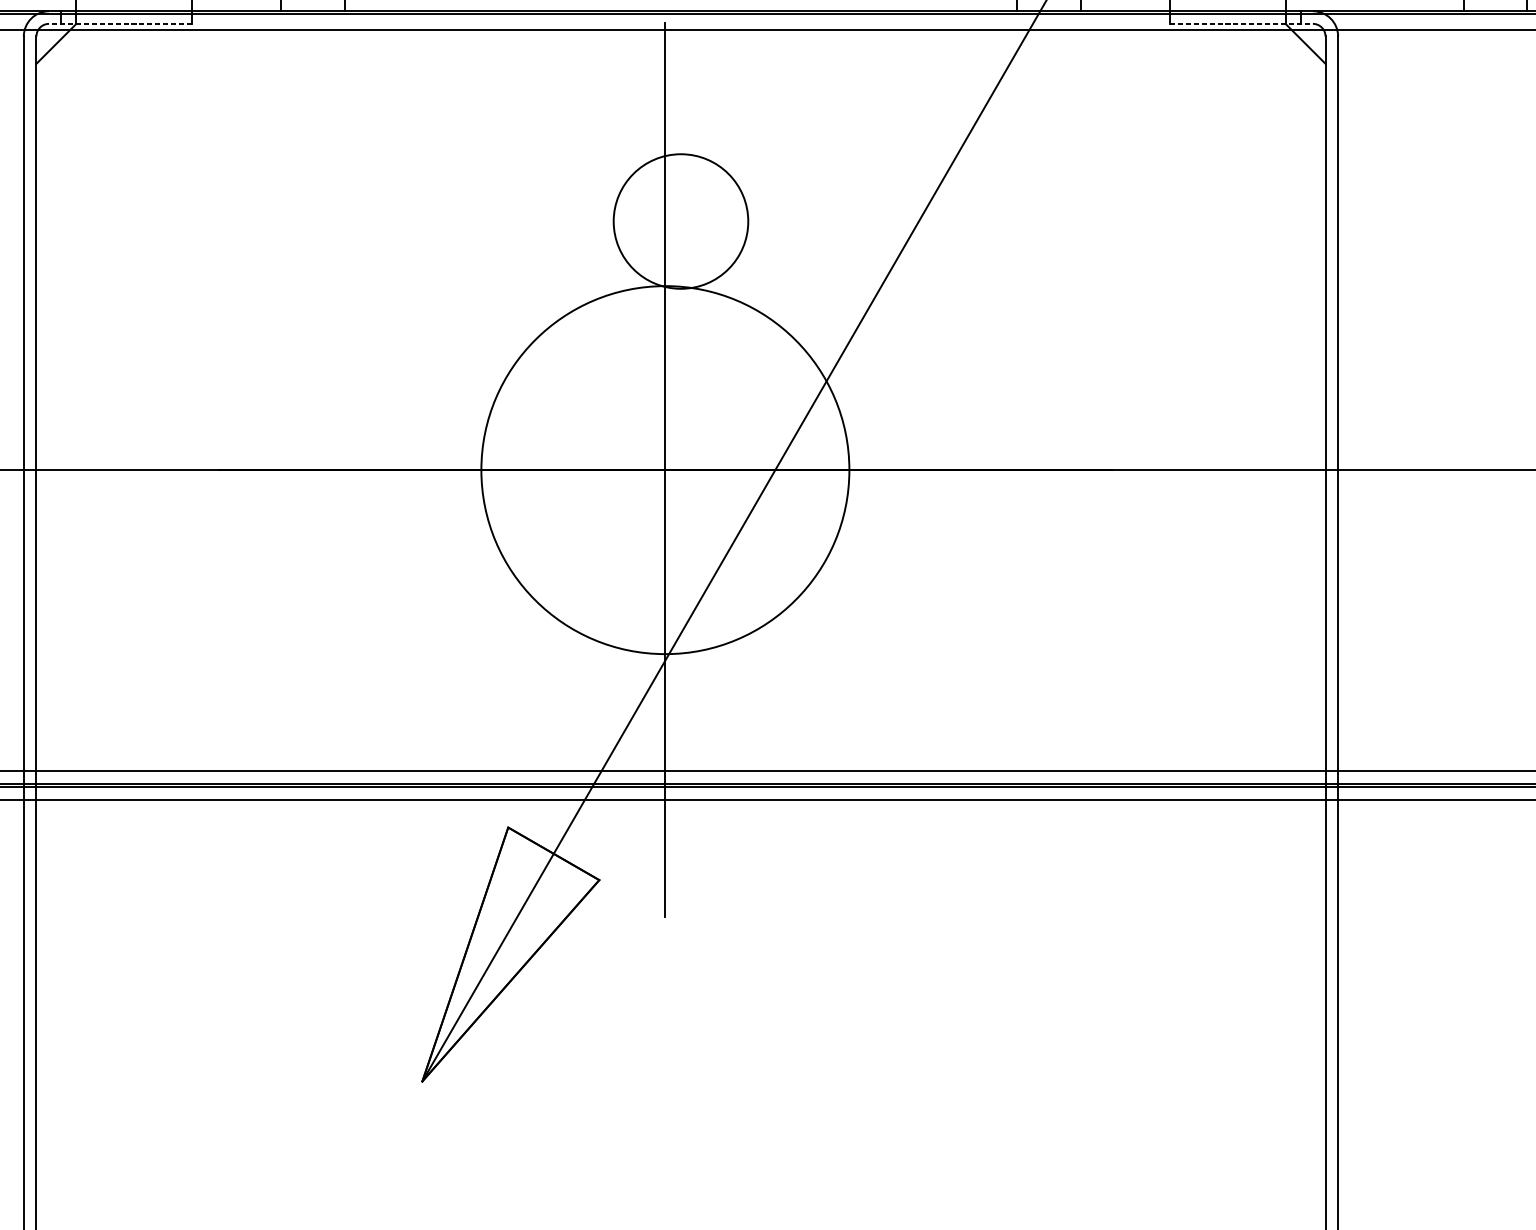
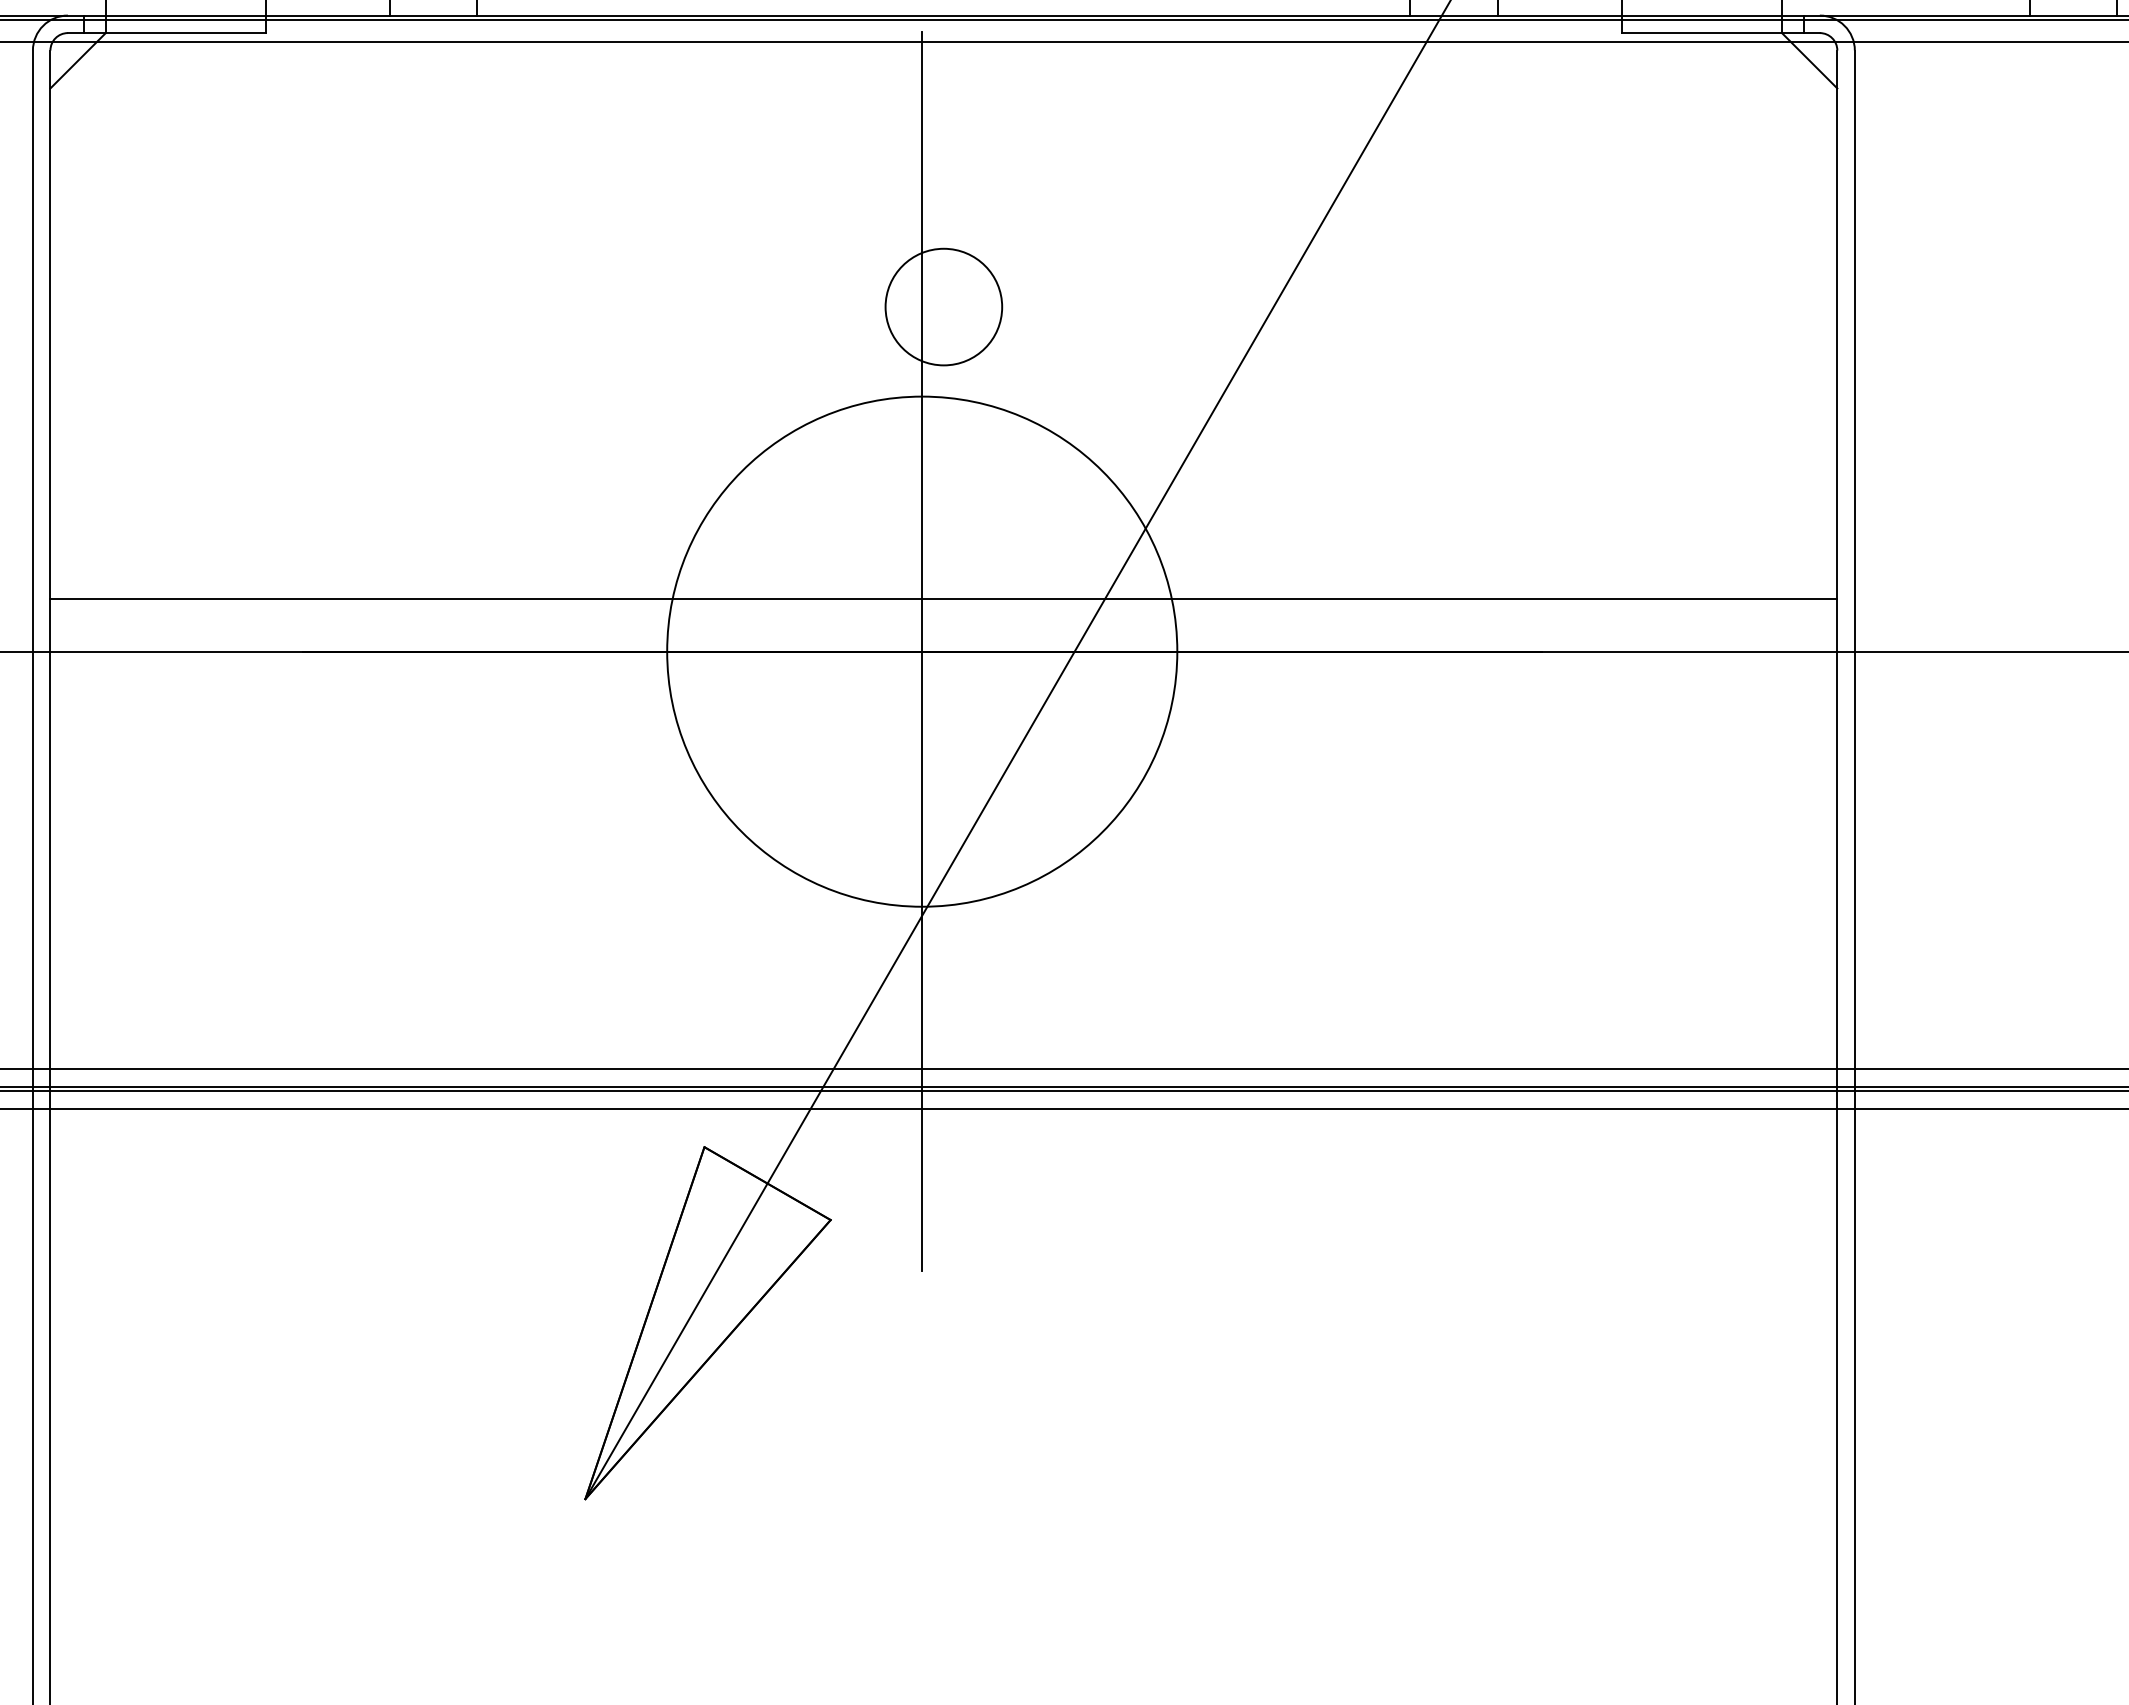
line: (120, 24) -> (166, 33), dashed -> solid
line: (1241, 24) -> (1721, 33), dashed -> solid
circle: (680, 221) -> (943, 306), size x0.62
line: (680, 431) -> (943, 598), added

